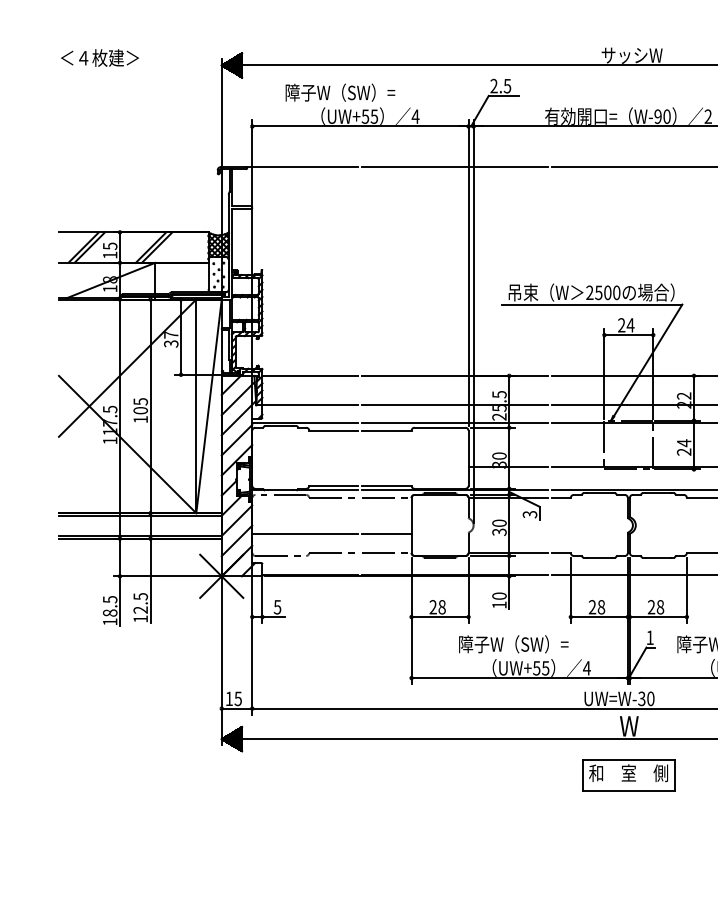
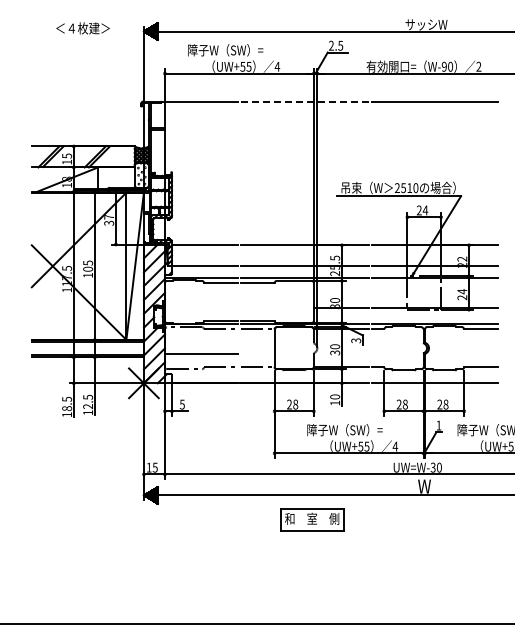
text: (99, 58) -> (82, 28), moved
line: (454, 167) -> (304, 101), solid -> dashed
text: (607, 293) -> (409, 188), 2500 -> 2510
line: (386, 534) -> (257, 354), removed
part: (629, 774) -> (312, 519), moved

